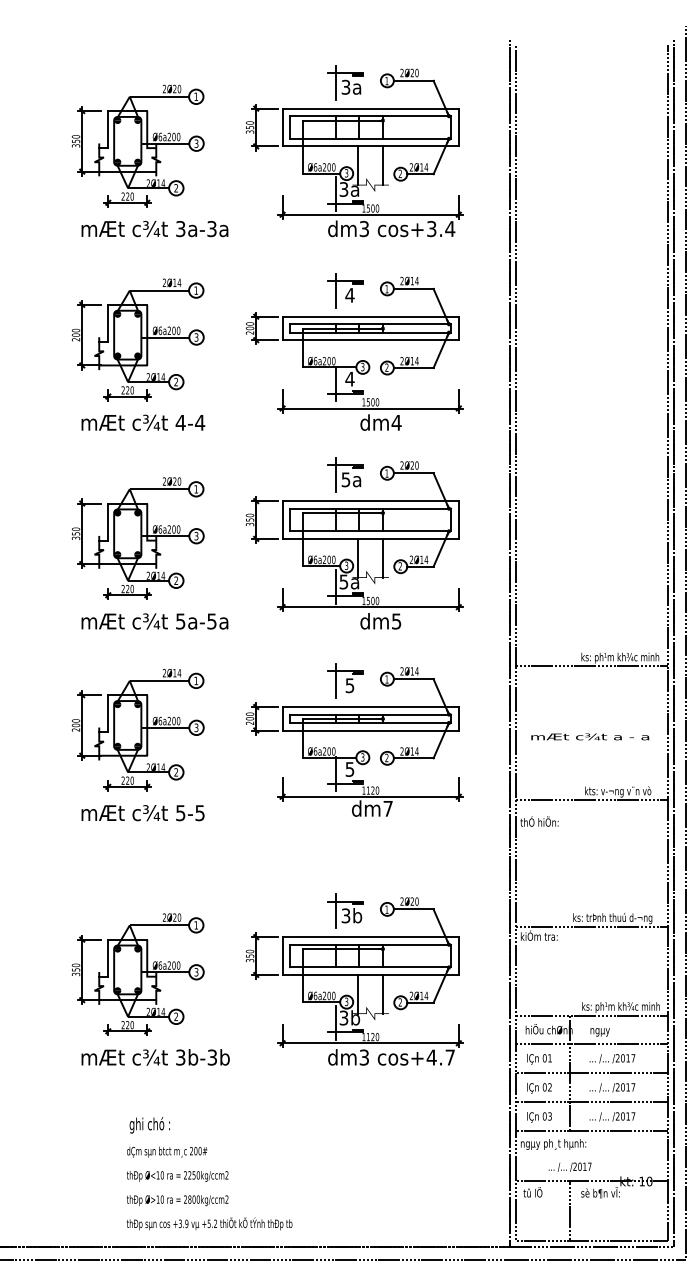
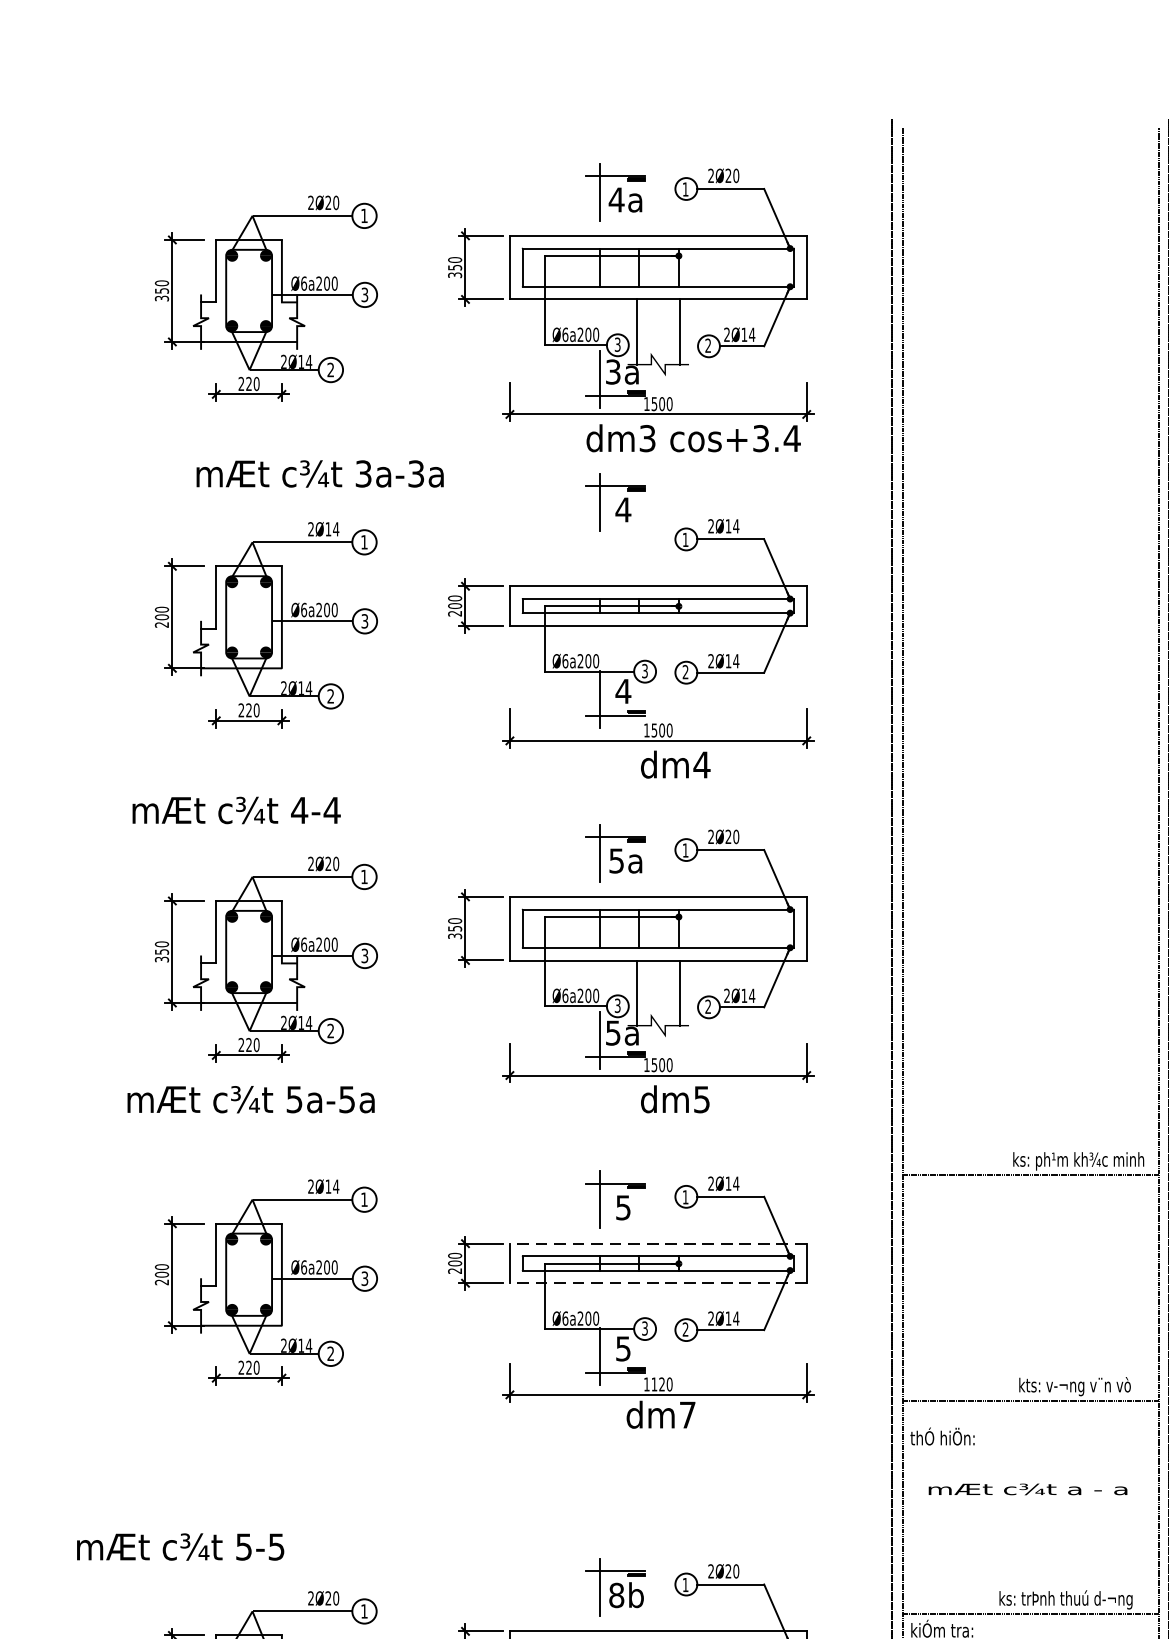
text: (345, 86) -> (615, 198), 3a -> 4a
text: (154, 229) -> (319, 474), moved
part: (345, 290) -> (615, 501), moved
text: (143, 422) -> (236, 809), moved
text: (154, 621) -> (250, 1099), moved
line: (370, 707) -> (657, 1244), solid -> dashed
line: (370, 730) -> (657, 1283), solid -> dashed
text: (590, 736) -> (1028, 1488), moved
text: (142, 813) -> (179, 1547), moved
text: (345, 915) -> (615, 1594), 3b -> 8b

